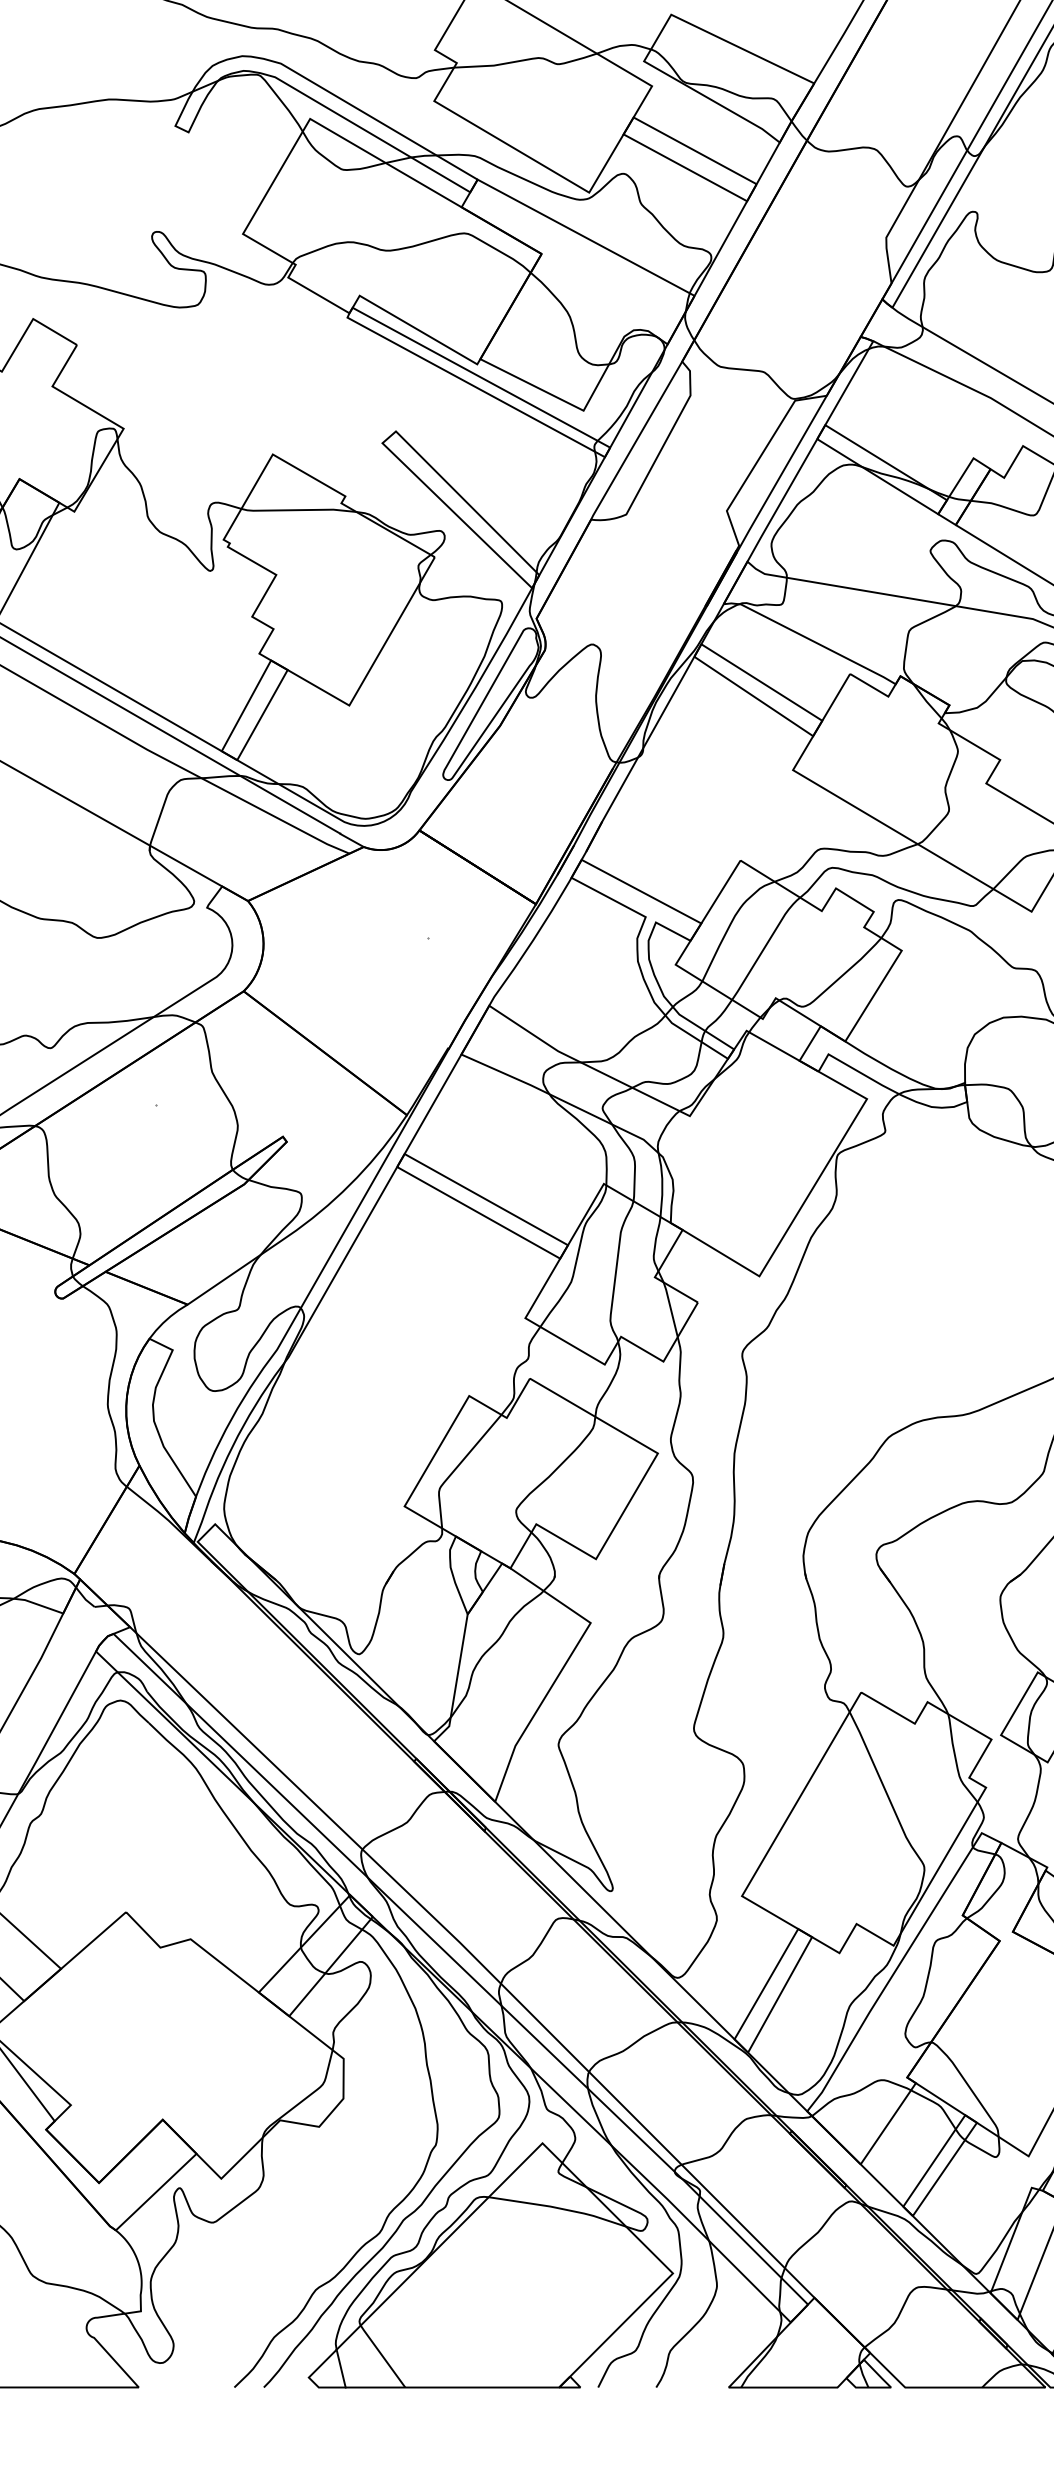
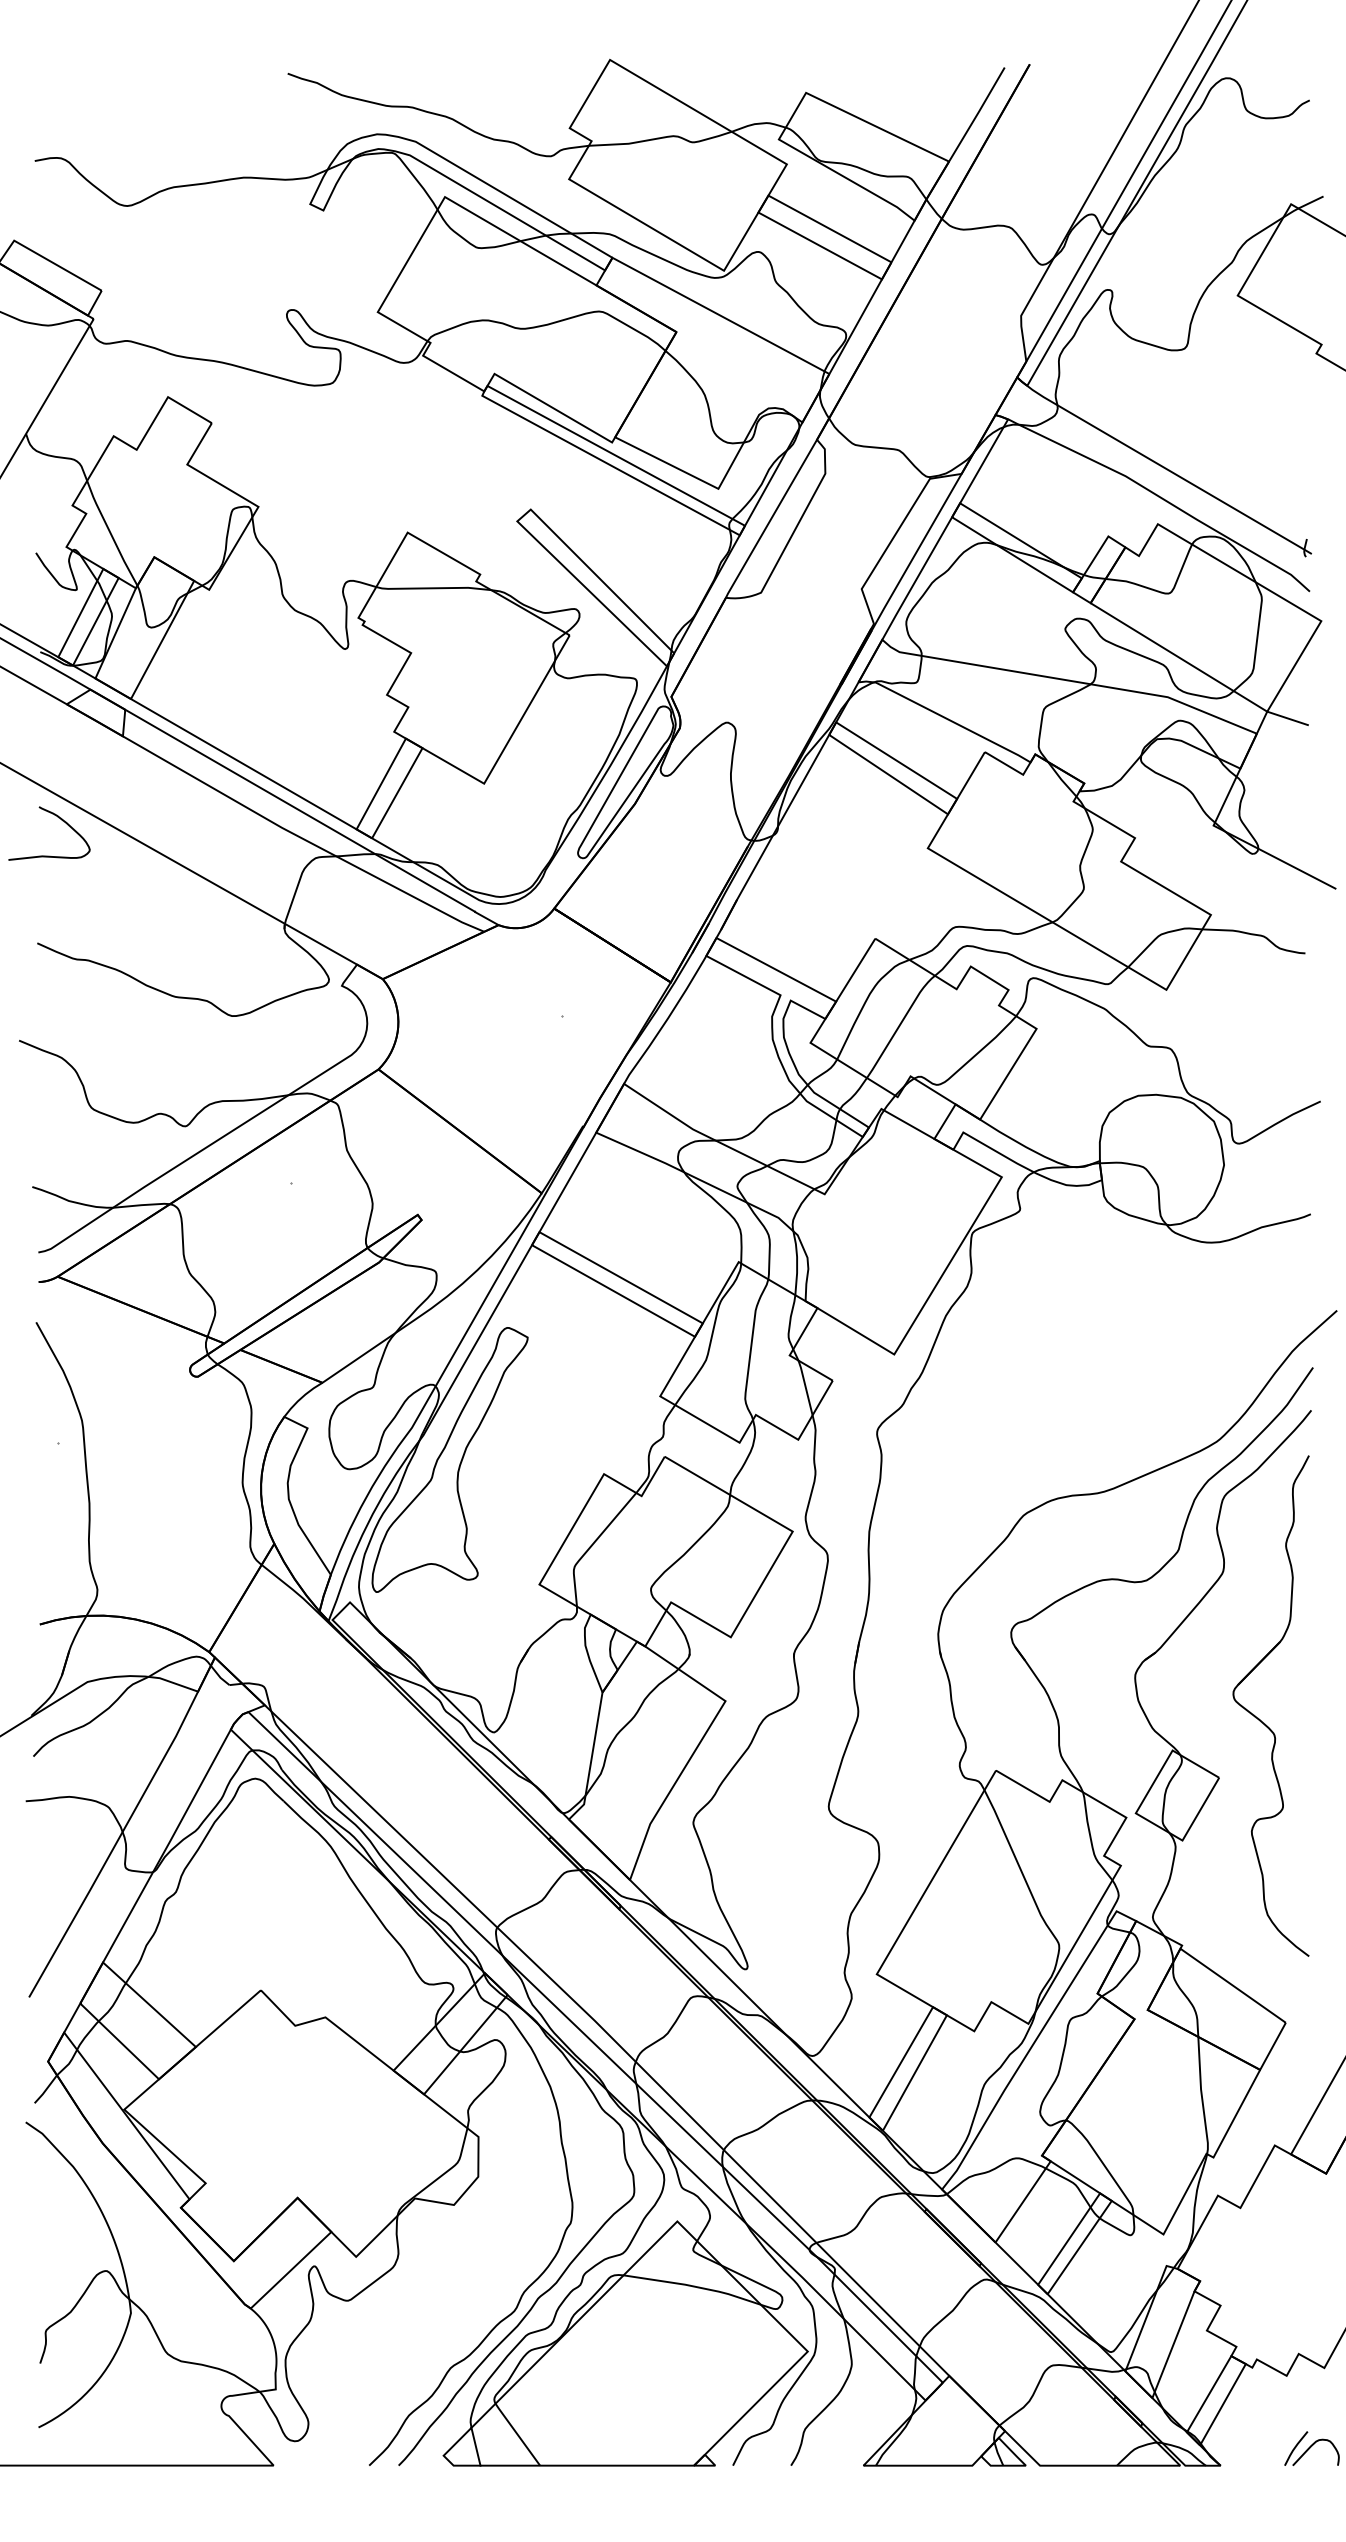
part: (314, 1381) -> (449, 1459), added

